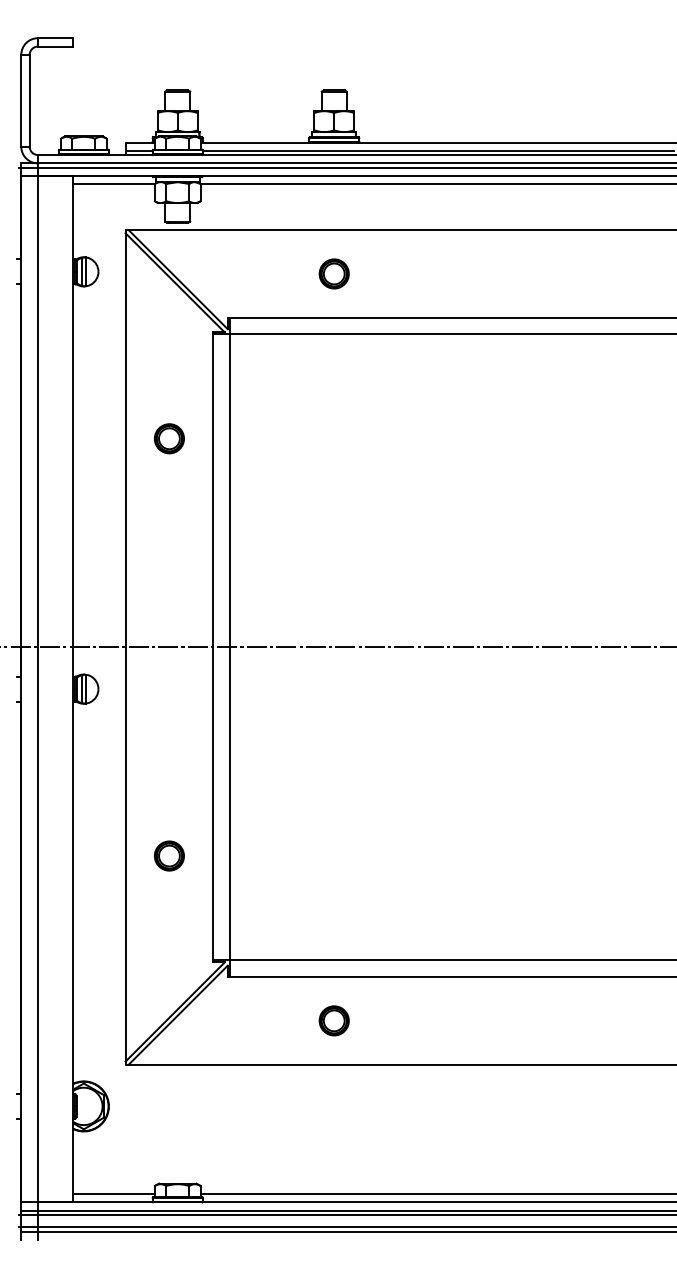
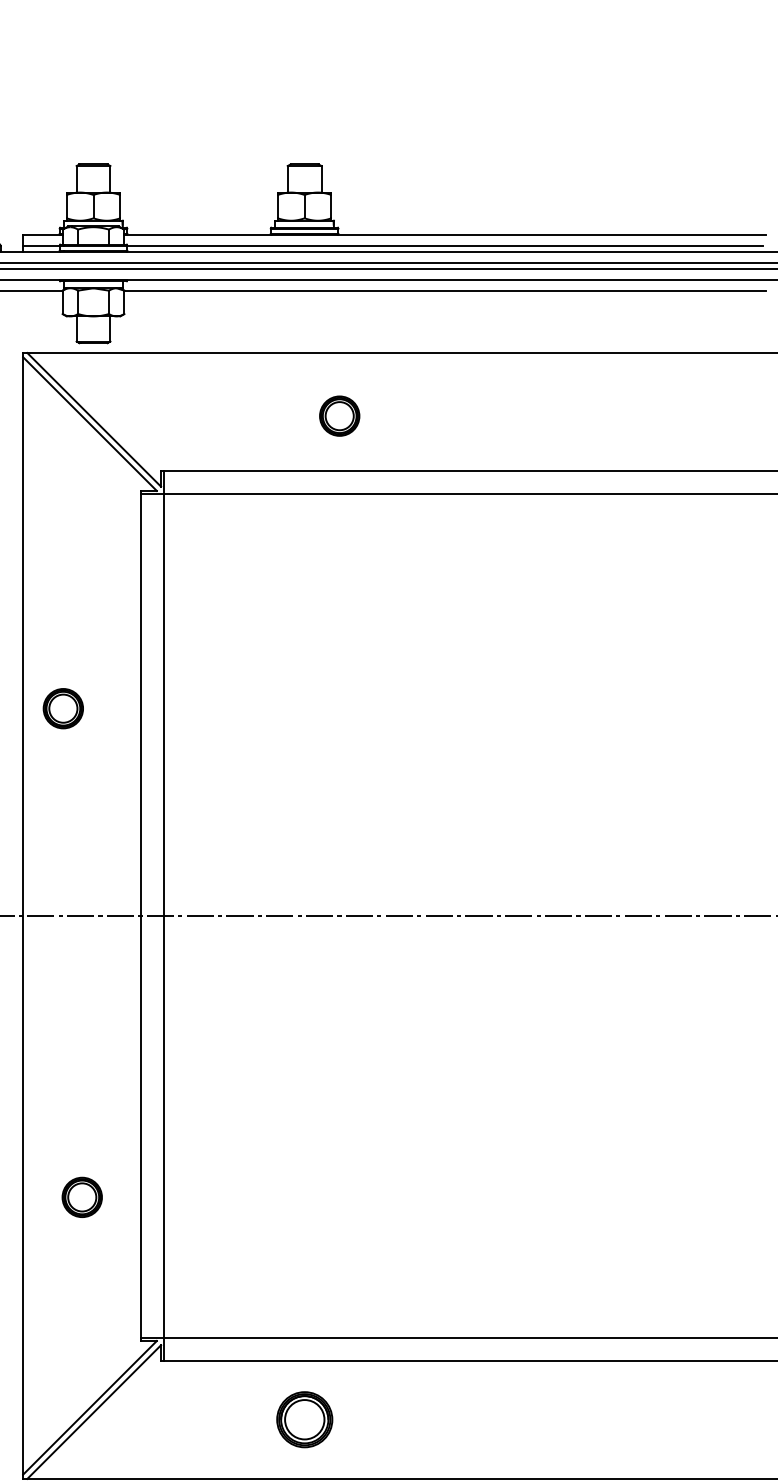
part: (333, 273) -> (338, 415), moved
part: (168, 438) -> (62, 708), moved
part: (333, 1020) -> (303, 1419), size x1.4

